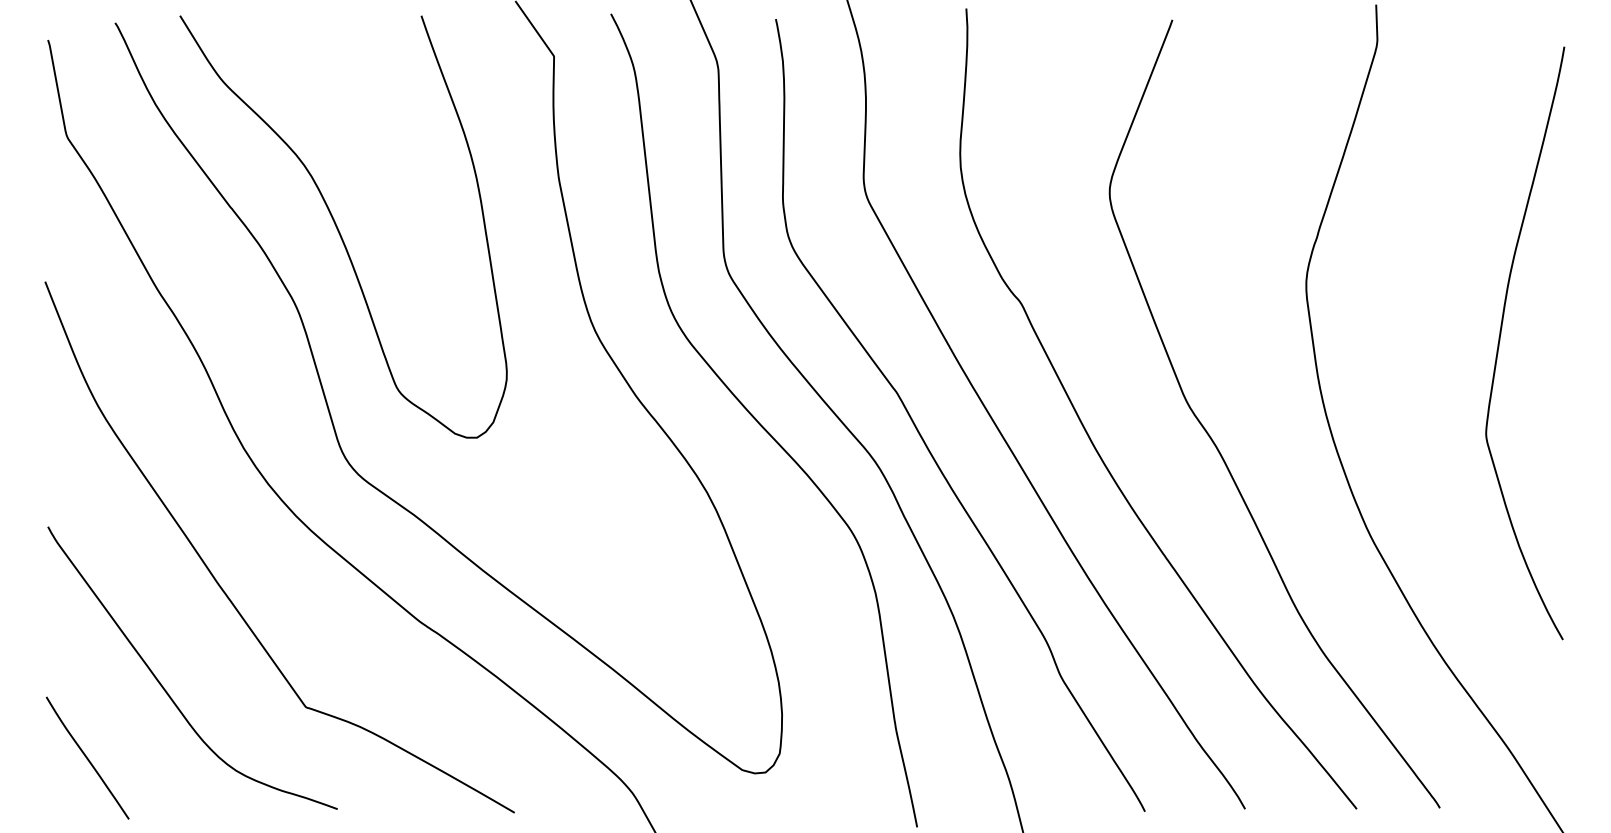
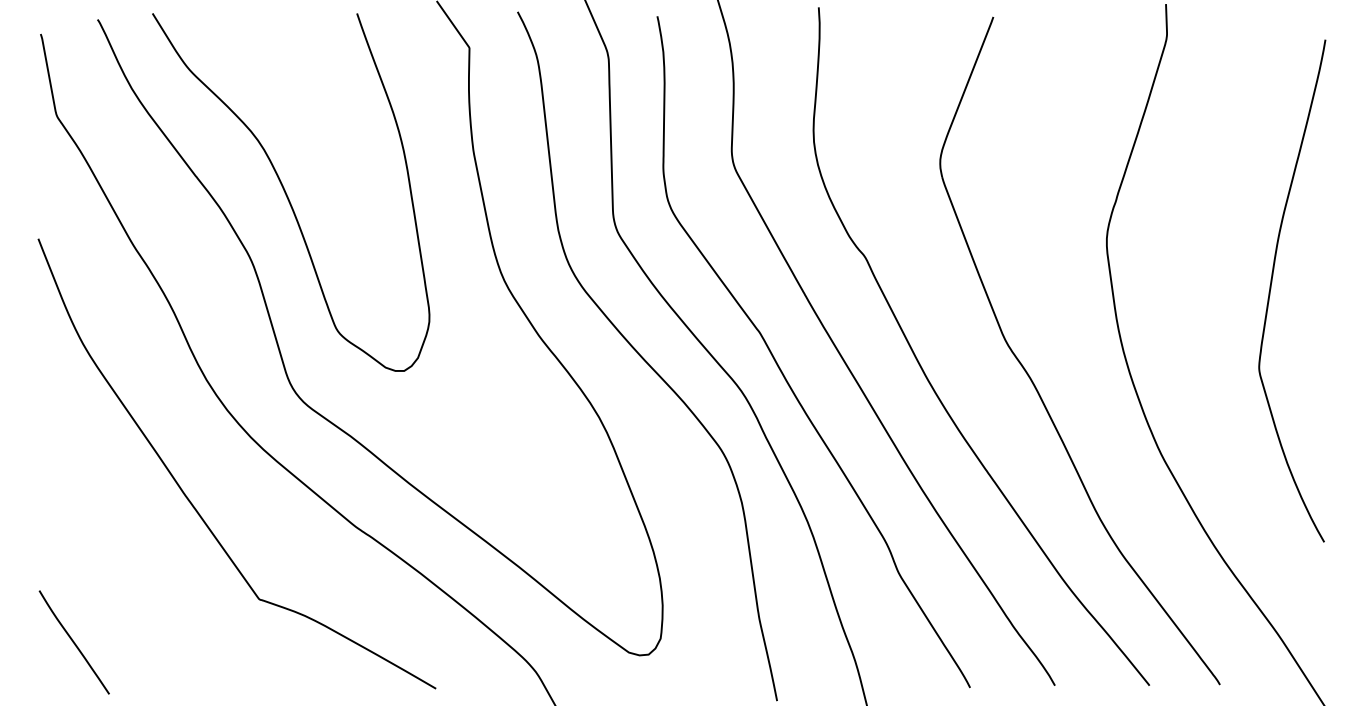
curve: (164, 687) -> (139, 582), removed

